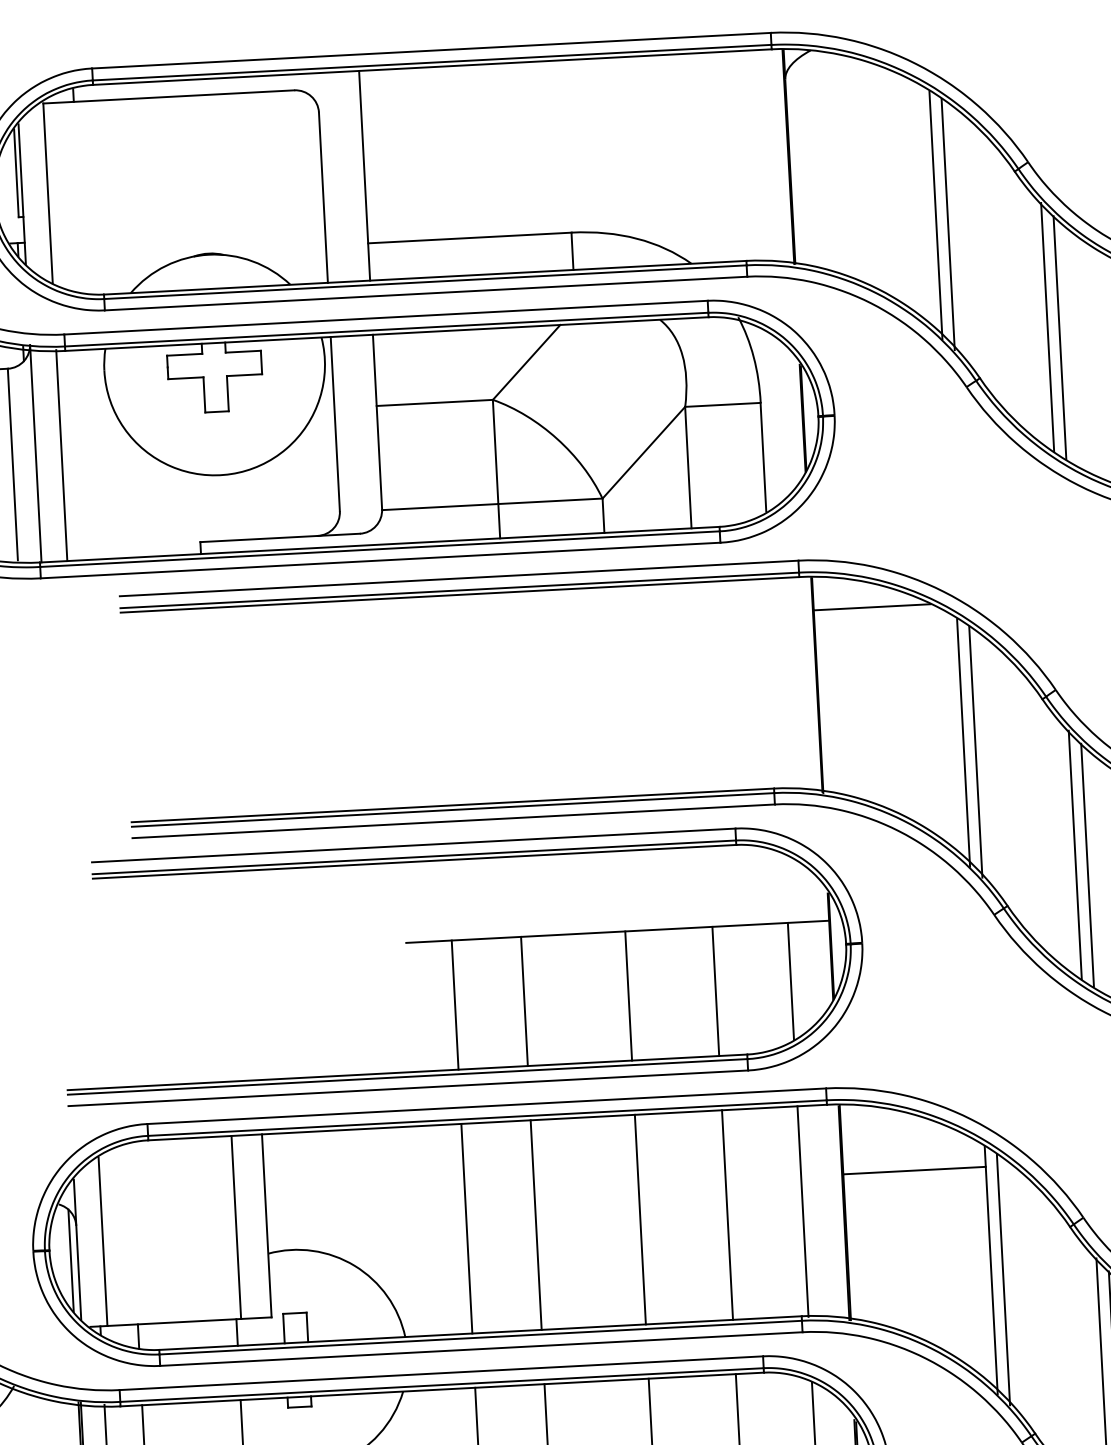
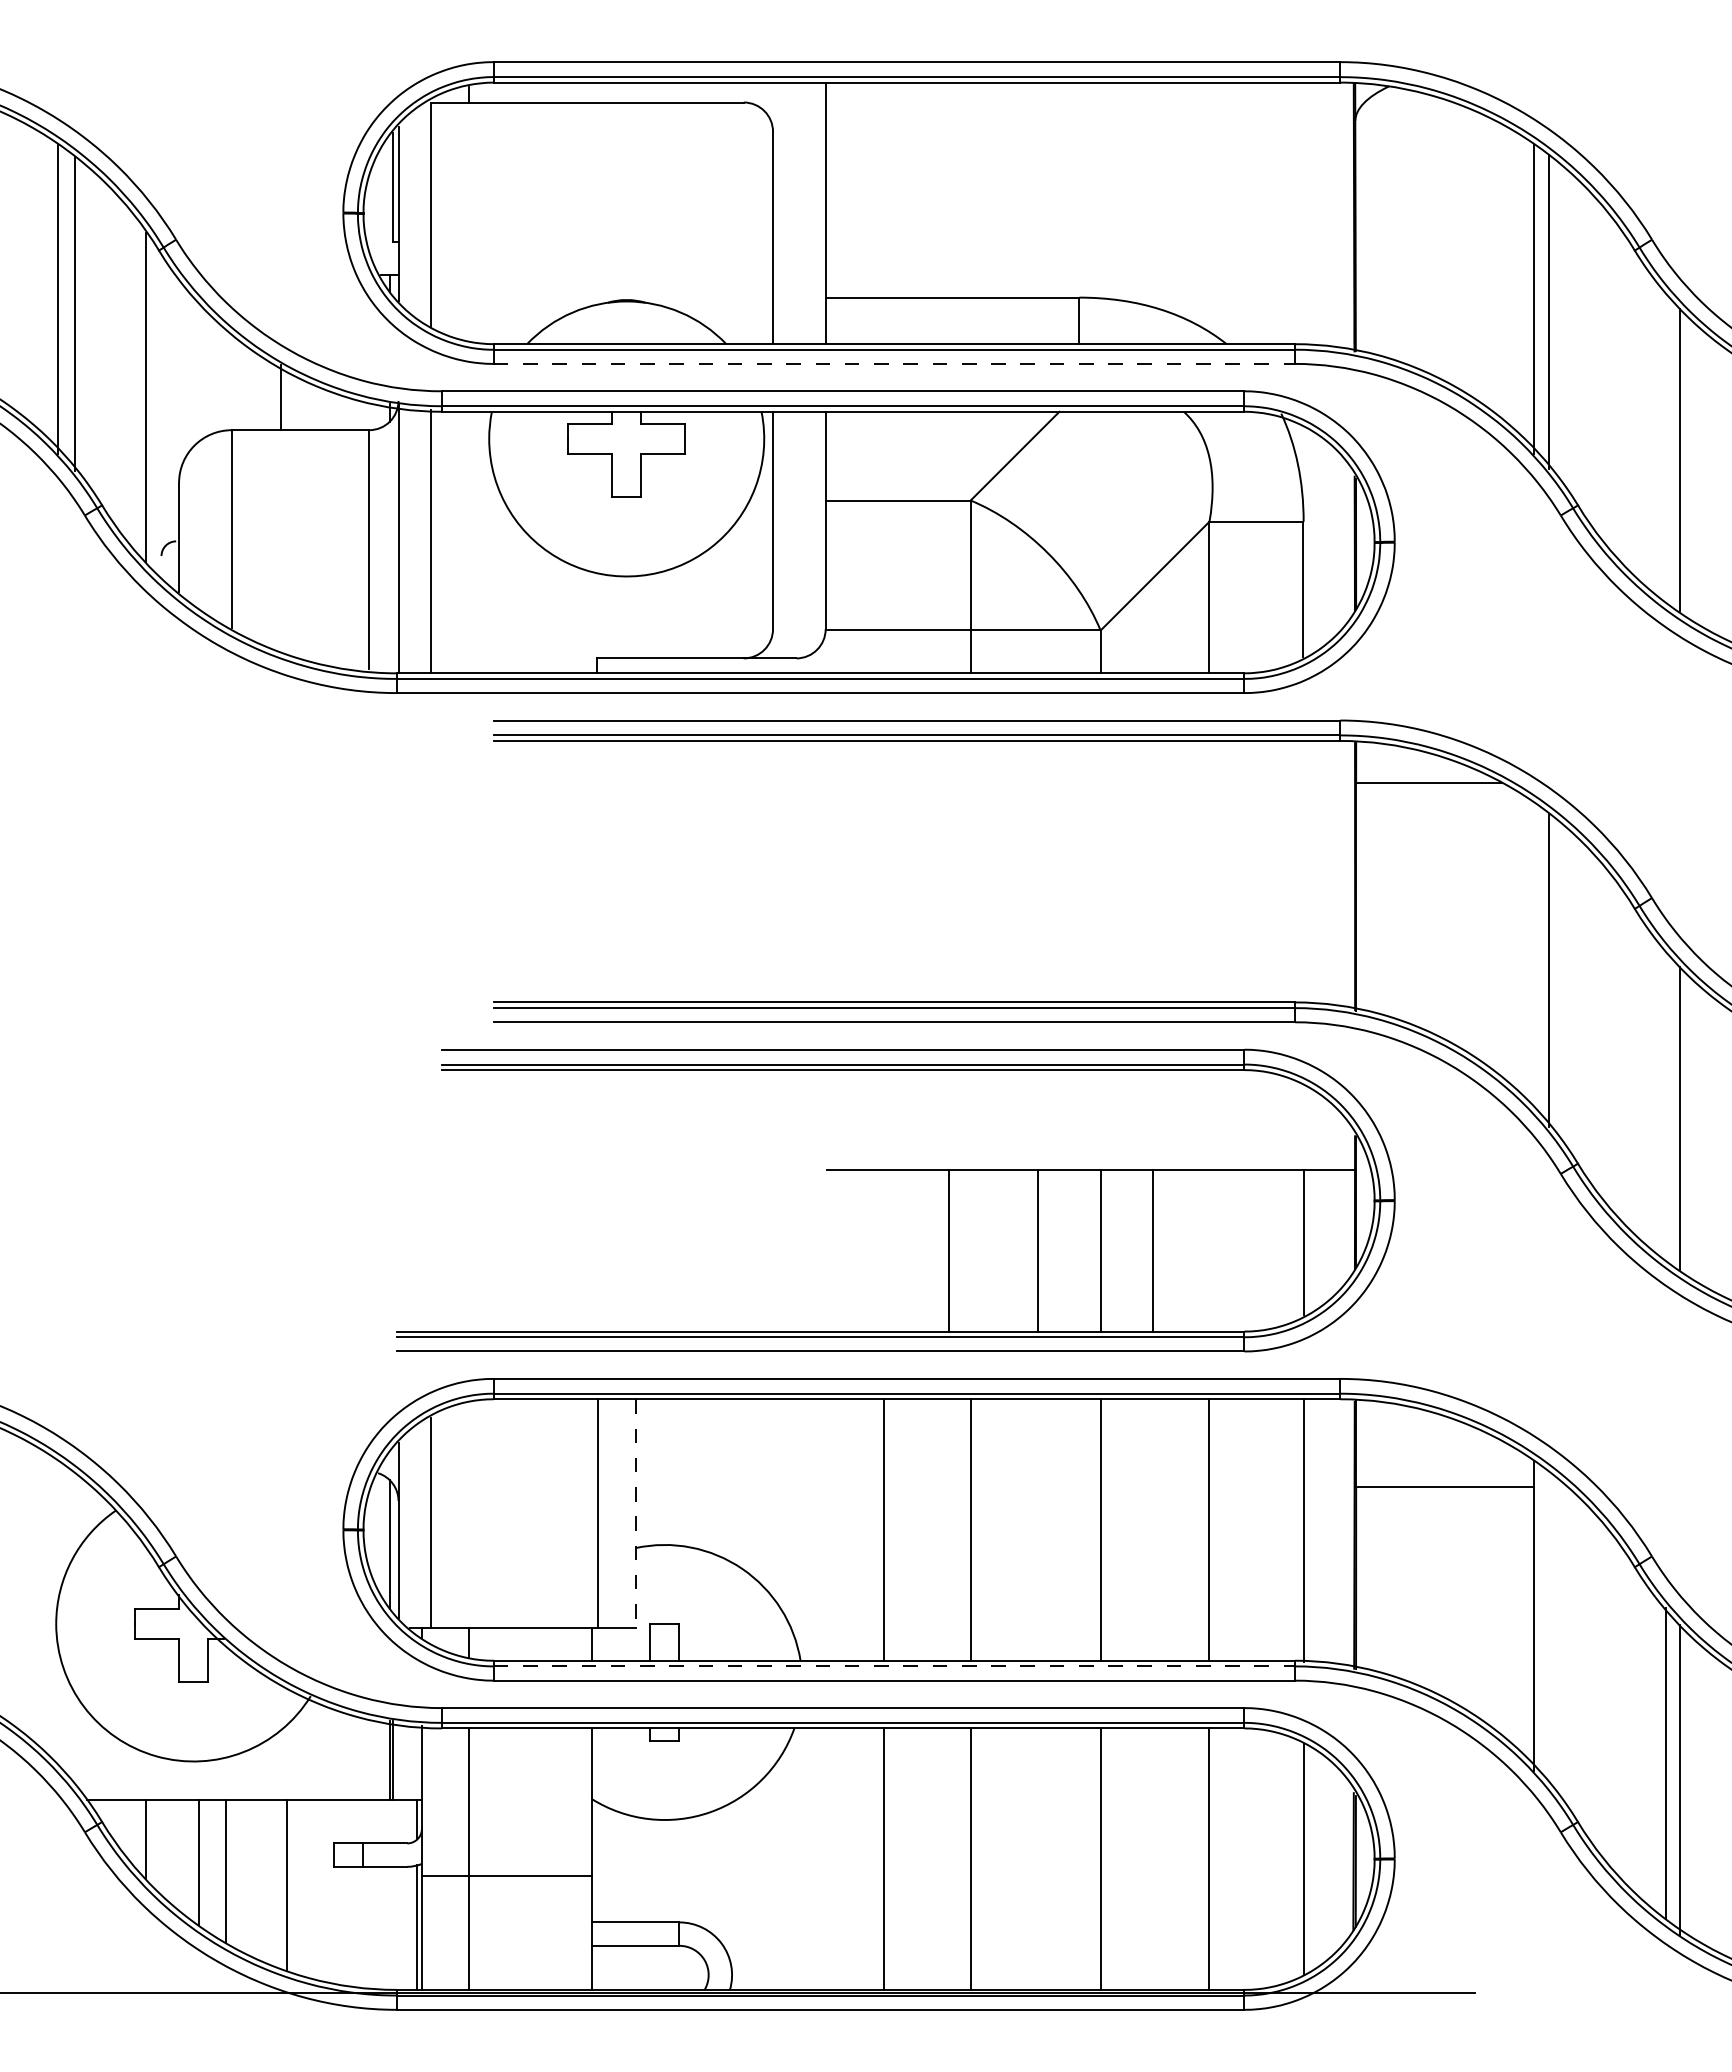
line: (426, 293) -> (894, 363), solid -> dashed
line: (1047, 327) -> (1665, 446), removed
line: (963, 742) -> (1533, 957), removed
line: (1075, 854) -> (1665, 1104), removed
line: (715, 991) -> (1153, 1250), moved
line: (524, 1001) -> (1037, 1250), moved
line: (455, 1004) -> (949, 1250), moved
line: (266, 1225) -> (635, 1513), solid -> dashed
line: (1003, 1279) -> (1548, 1628), removed
line: (480, 1337) -> (894, 1666), solid -> dashed

